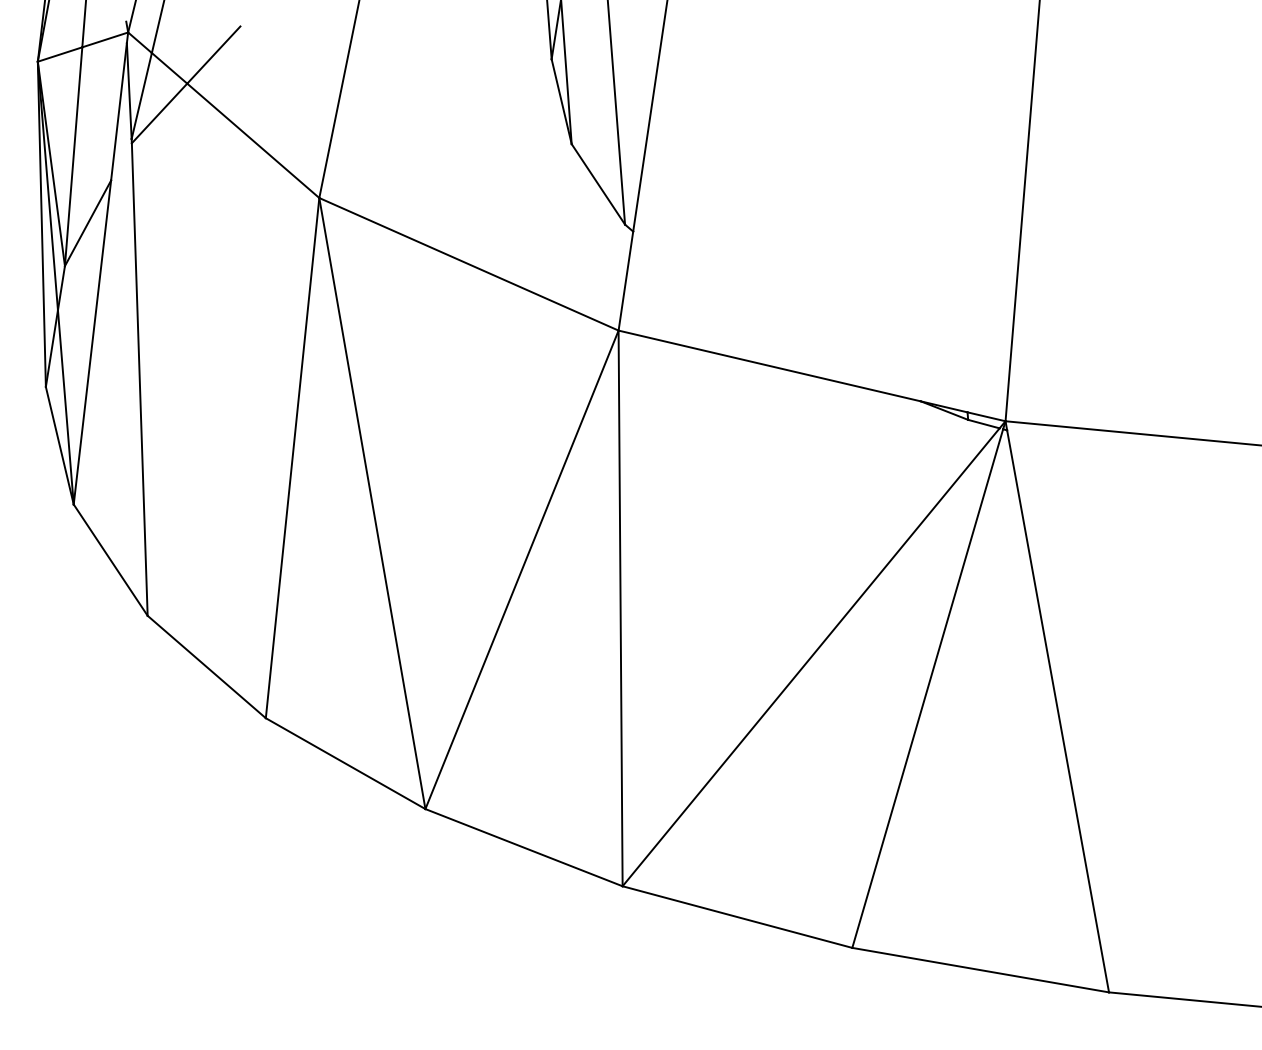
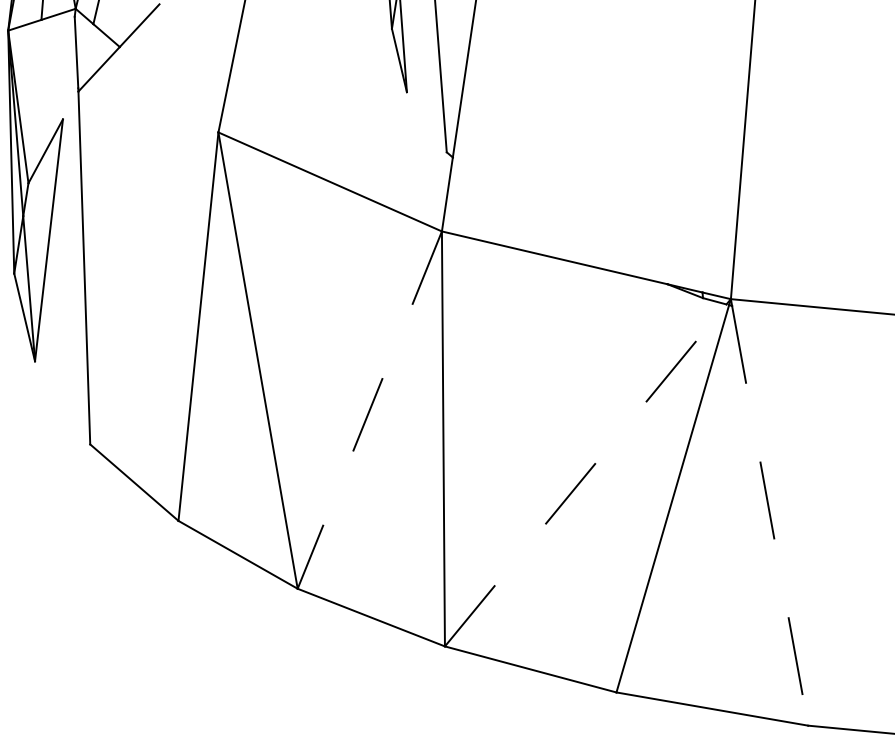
line: (141, 95) -> (85, 55), removed
line: (118, 111) -> (68, 67), removed
line: (253, 140) -> (169, 89), removed
line: (73, 156) -> (34, 101), removed
line: (598, 184) -> (426, 122), removed
line: (110, 559) -> (62, 402), removed
line: (522, 569) -> (370, 409), solid -> dashed
line: (811, 657) -> (586, 475), solid -> dashed
line: (1058, 711) -> (770, 515), solid -> dashed

